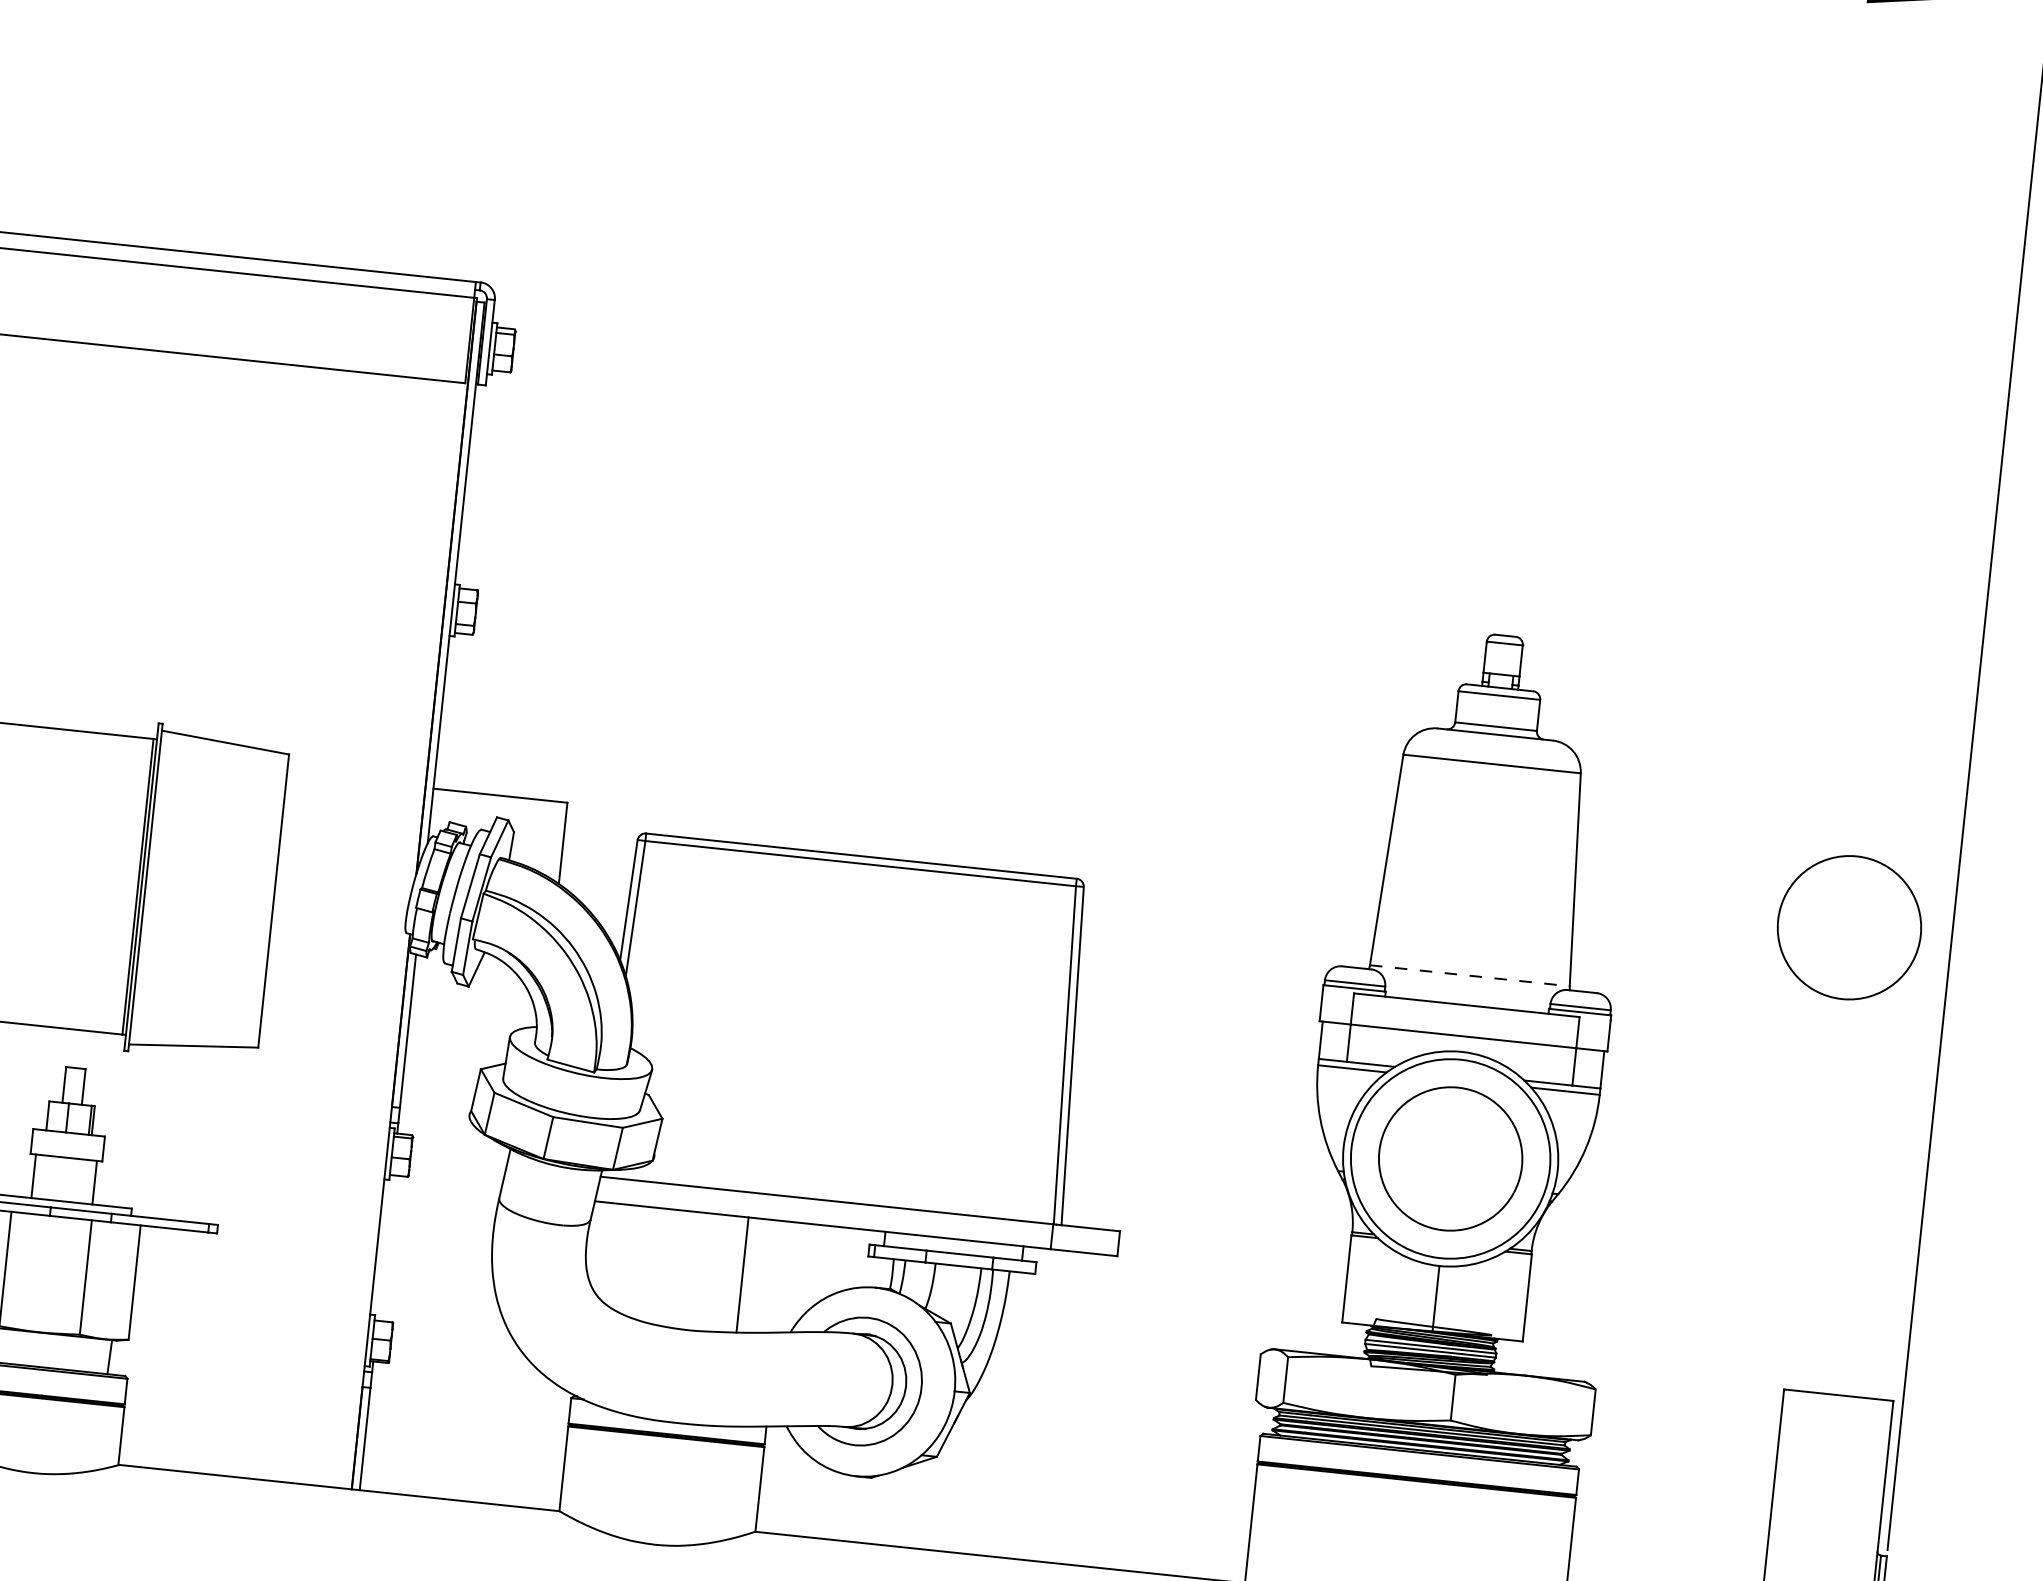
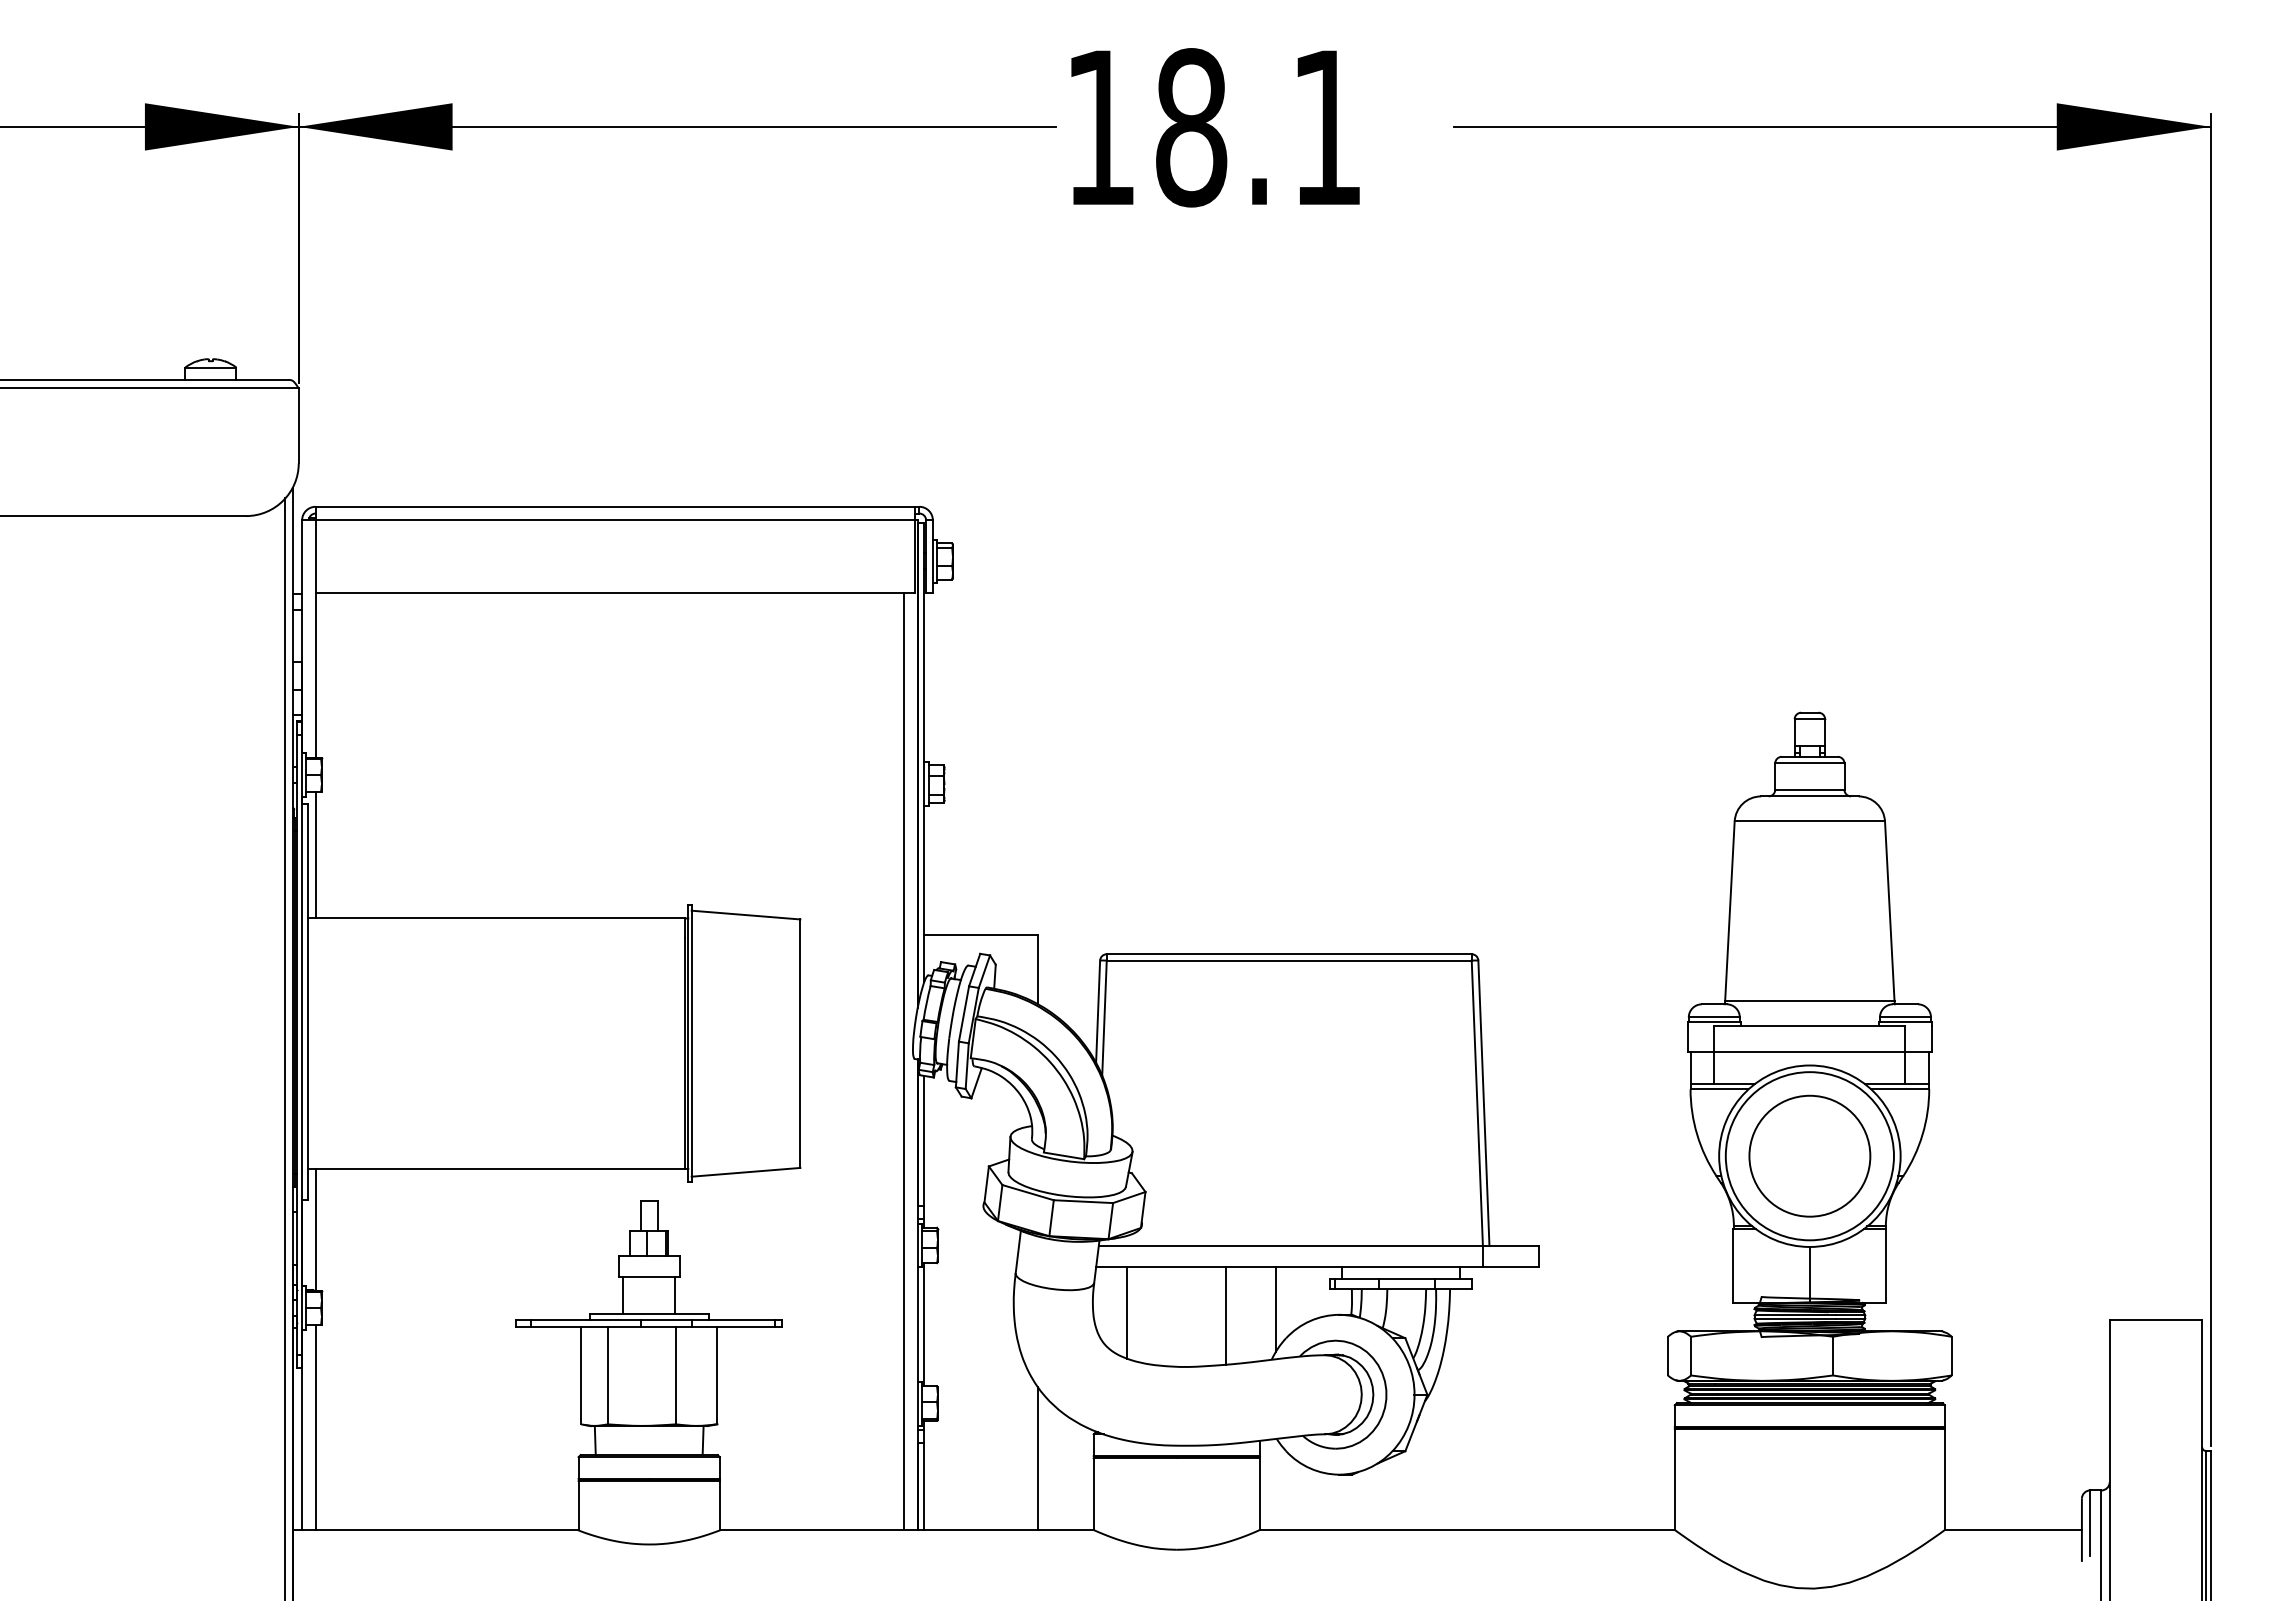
circle: (1849, 926) -> (2123, 926), removed
line: (394, 934) -> (904, 1061), added
line: (1469, 975) -> (1809, 1000), dashed -> solid
line: (385, 1247) -> (924, 1324), added
line: (626, 1258) -> (1127, 1312), added
line: (802, 1273) -> (1276, 1309), added
line: (502, 1419) -> (1037, 1458), added

